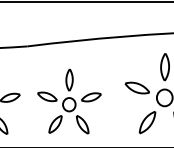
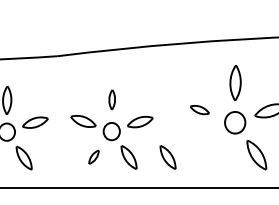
part: (69, 79) -> (112, 99), size x0.7
part: (137, 87) -> (199, 109), size x0.6
part: (147, 122) -> (212, 154), removed
part: (55, 124) -> (93, 157), size x0.6
part: (112, 124) -> (167, 157), added

